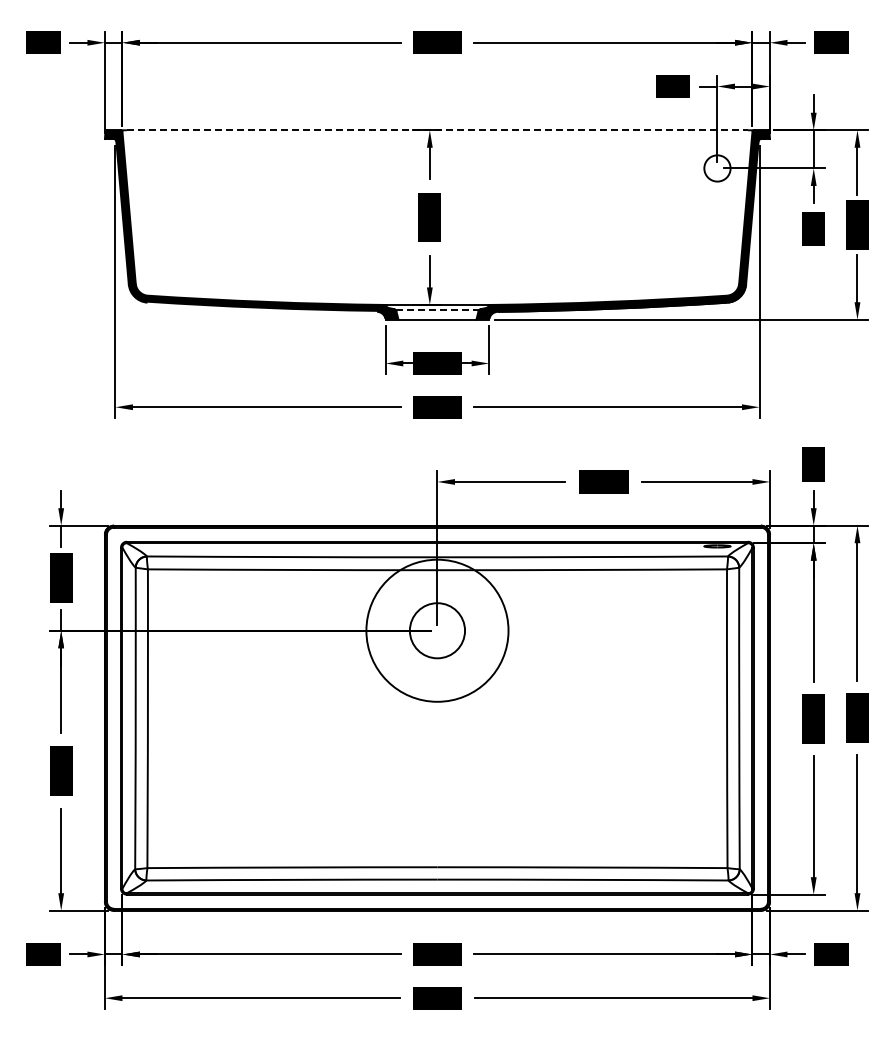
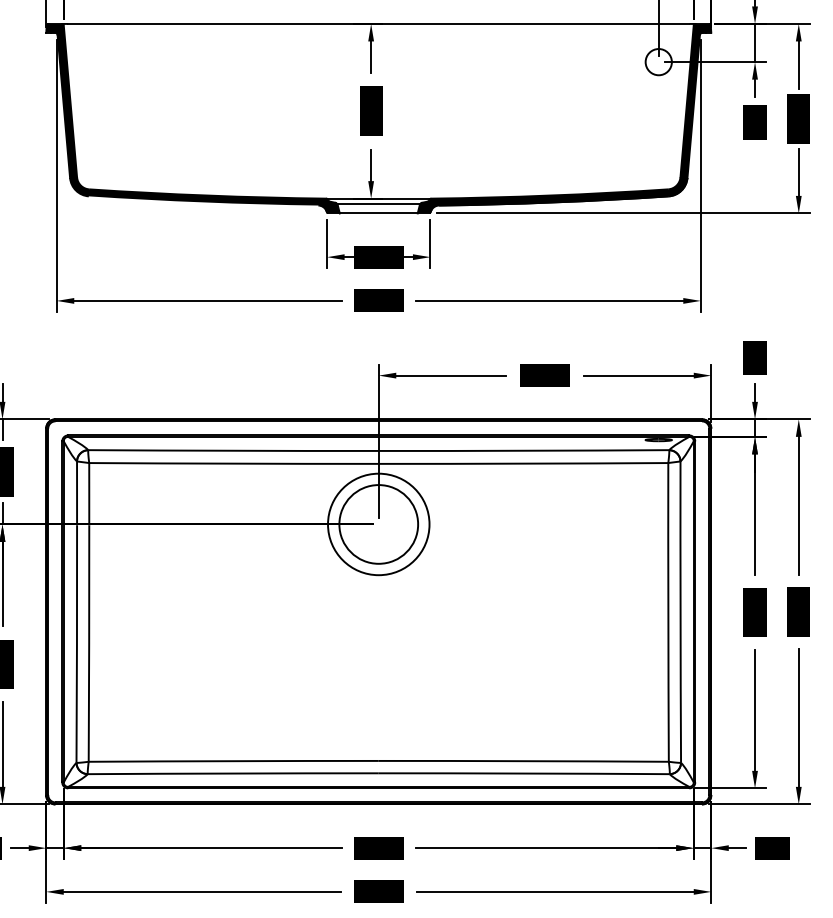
line: (437, 130) -> (378, 24), dashed -> solid
line: (437, 309) -> (378, 203), dashed -> solid
circle: (437, 630) -> (378, 524), size x0.71
circle: (437, 630) -> (378, 524), size x1.43

